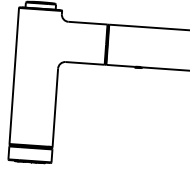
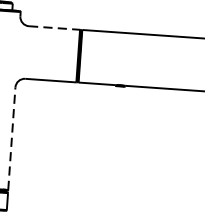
line: (88, 23) -> (55, 28), solid -> dashed
line: (55, 107) -> (12, 138), solid -> dashed

